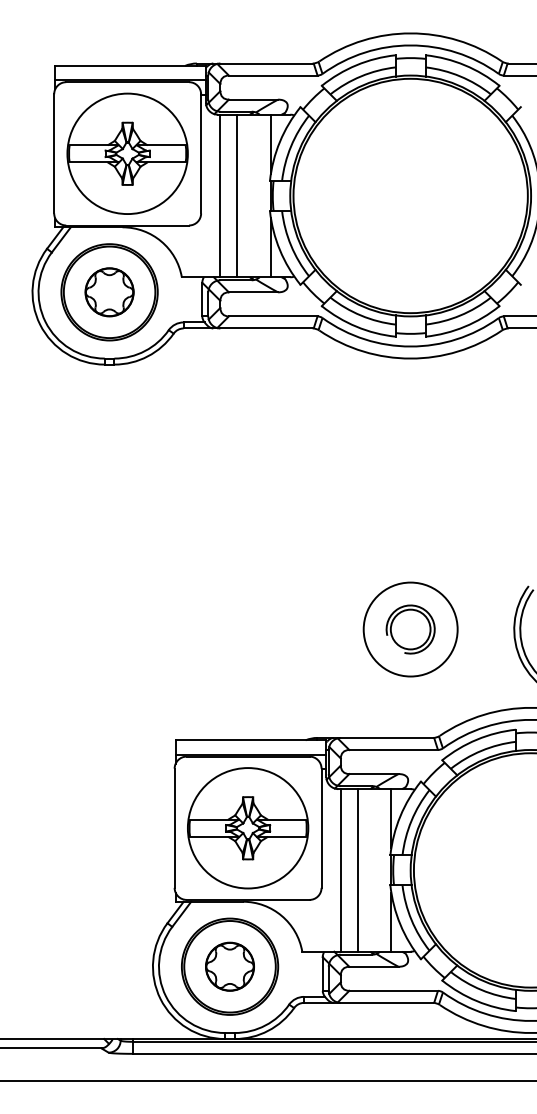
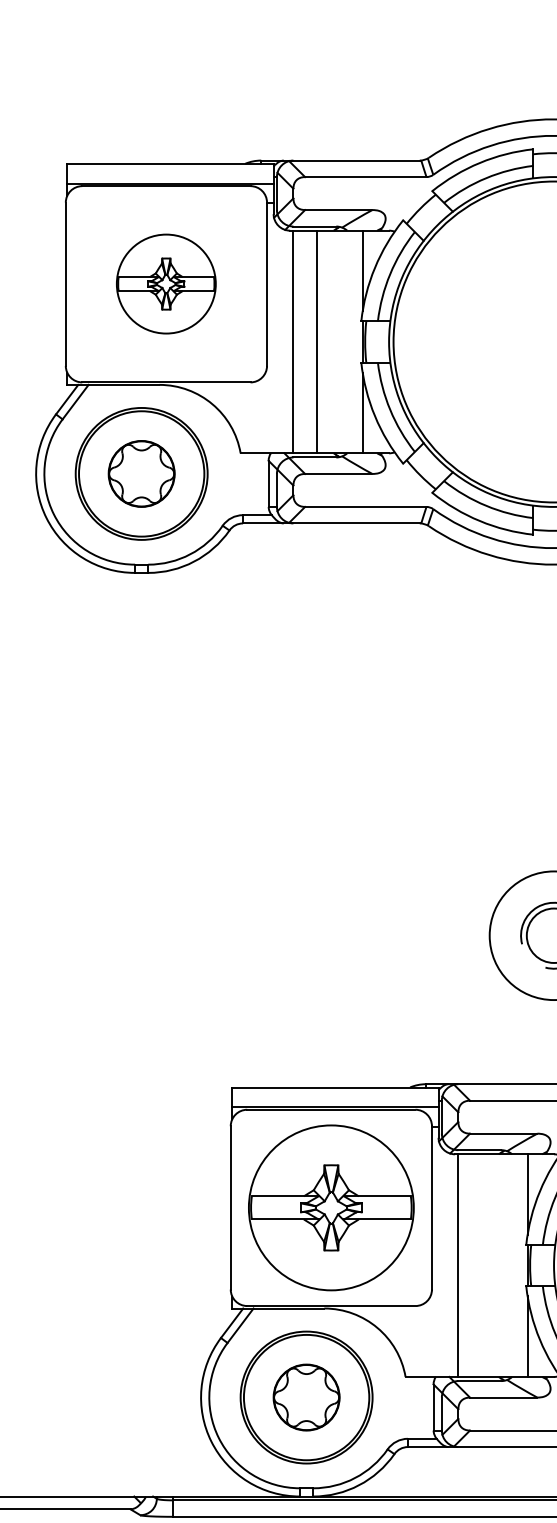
part: (127, 153) -> (166, 283), size x0.6
line: (357, 870) -> (481, 1265), removed

